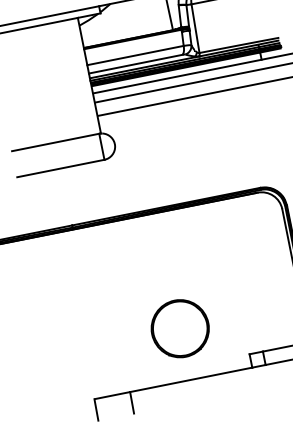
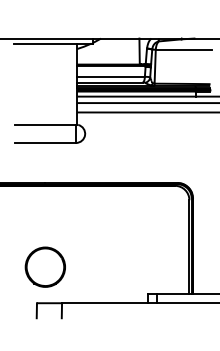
part: (178, 327) -> (44, 266), moved

